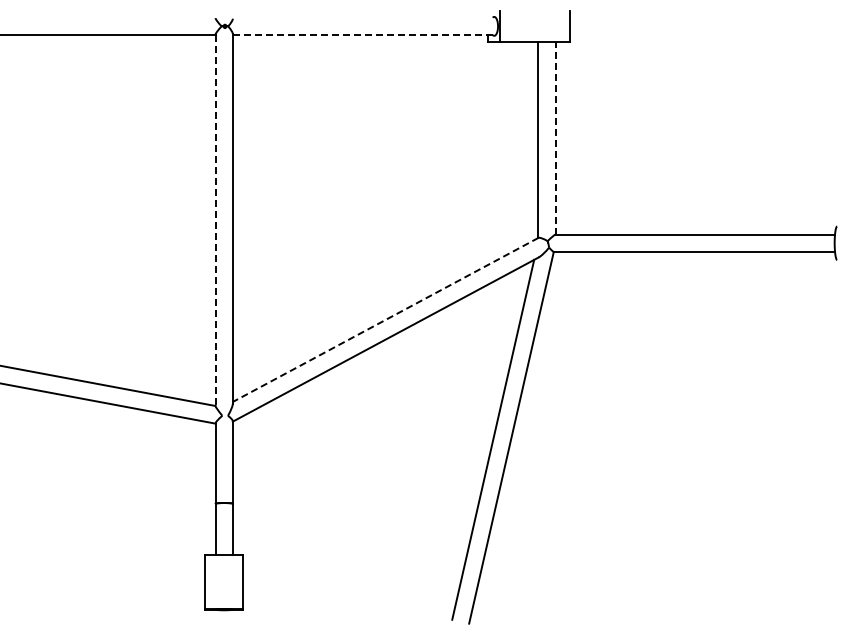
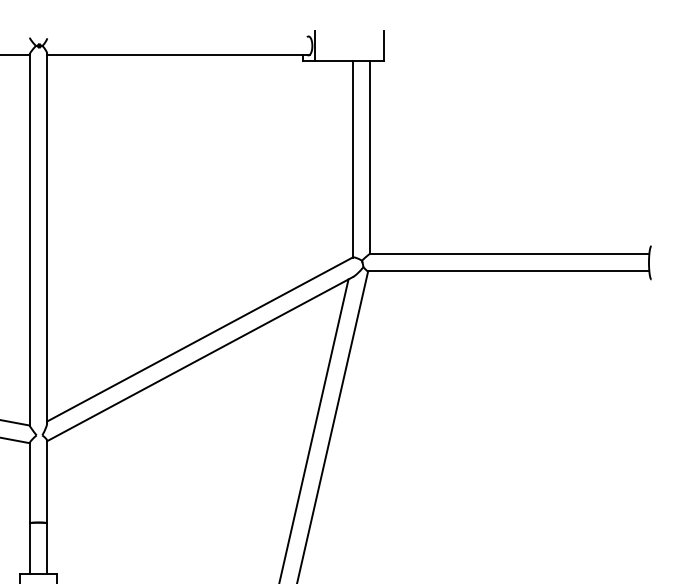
line: (364, 35) -> (178, 55), dashed -> solid
line: (555, 137) -> (369, 157), dashed -> solid
line: (215, 220) -> (29, 240), dashed -> solid
line: (385, 320) -> (199, 340), dashed -> solid

